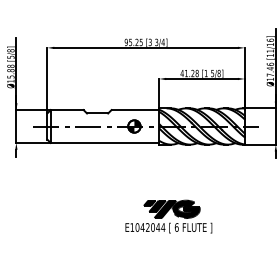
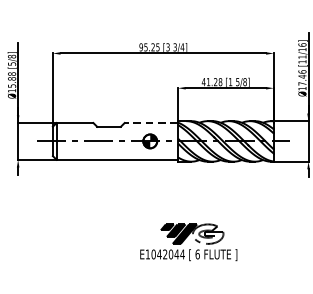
line: (135, 110) -> (151, 123), solid -> dashed
fill: (185, 209) -> (207, 234), removed

